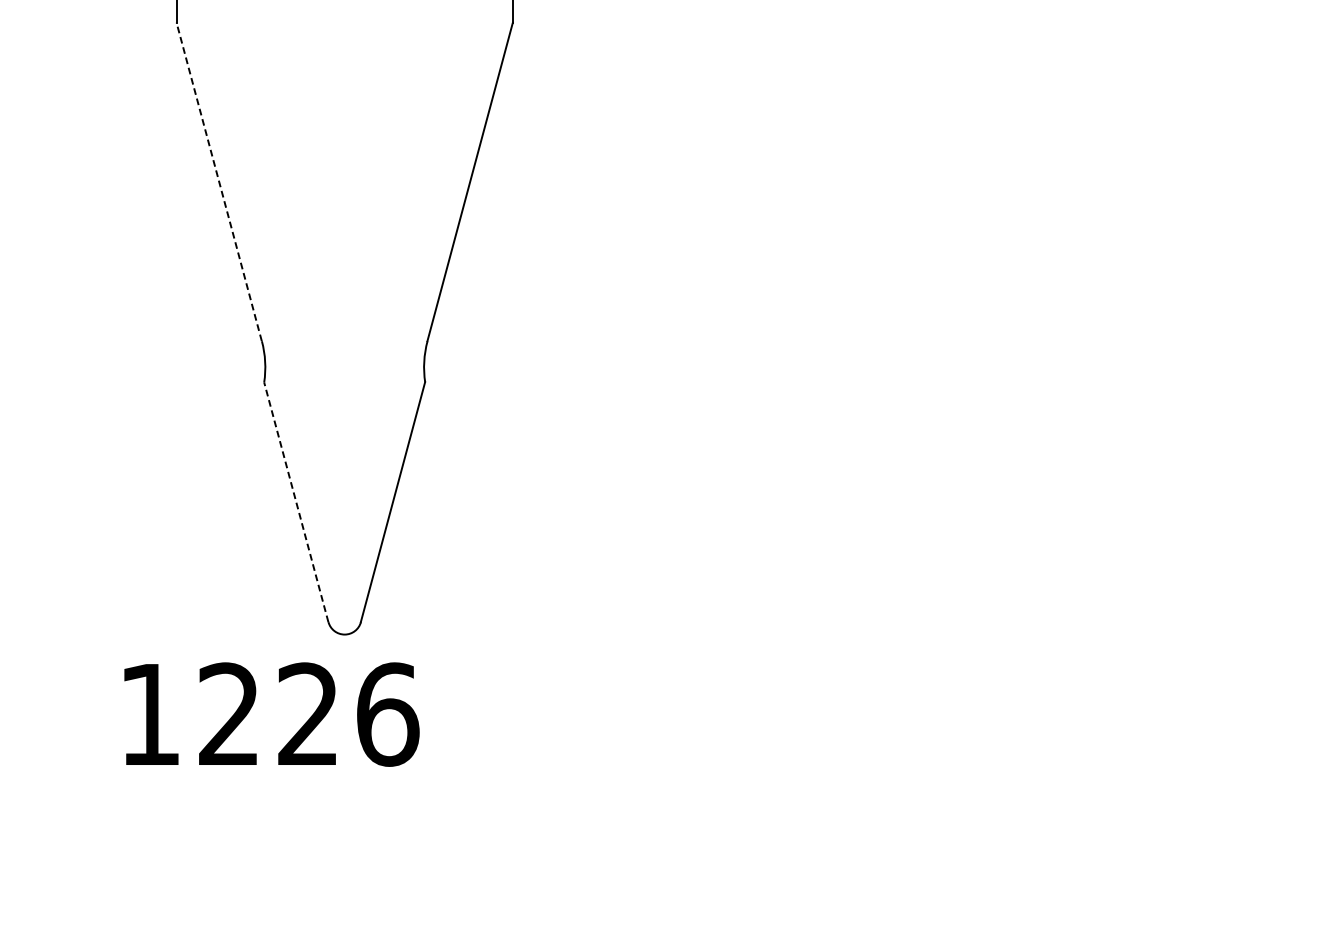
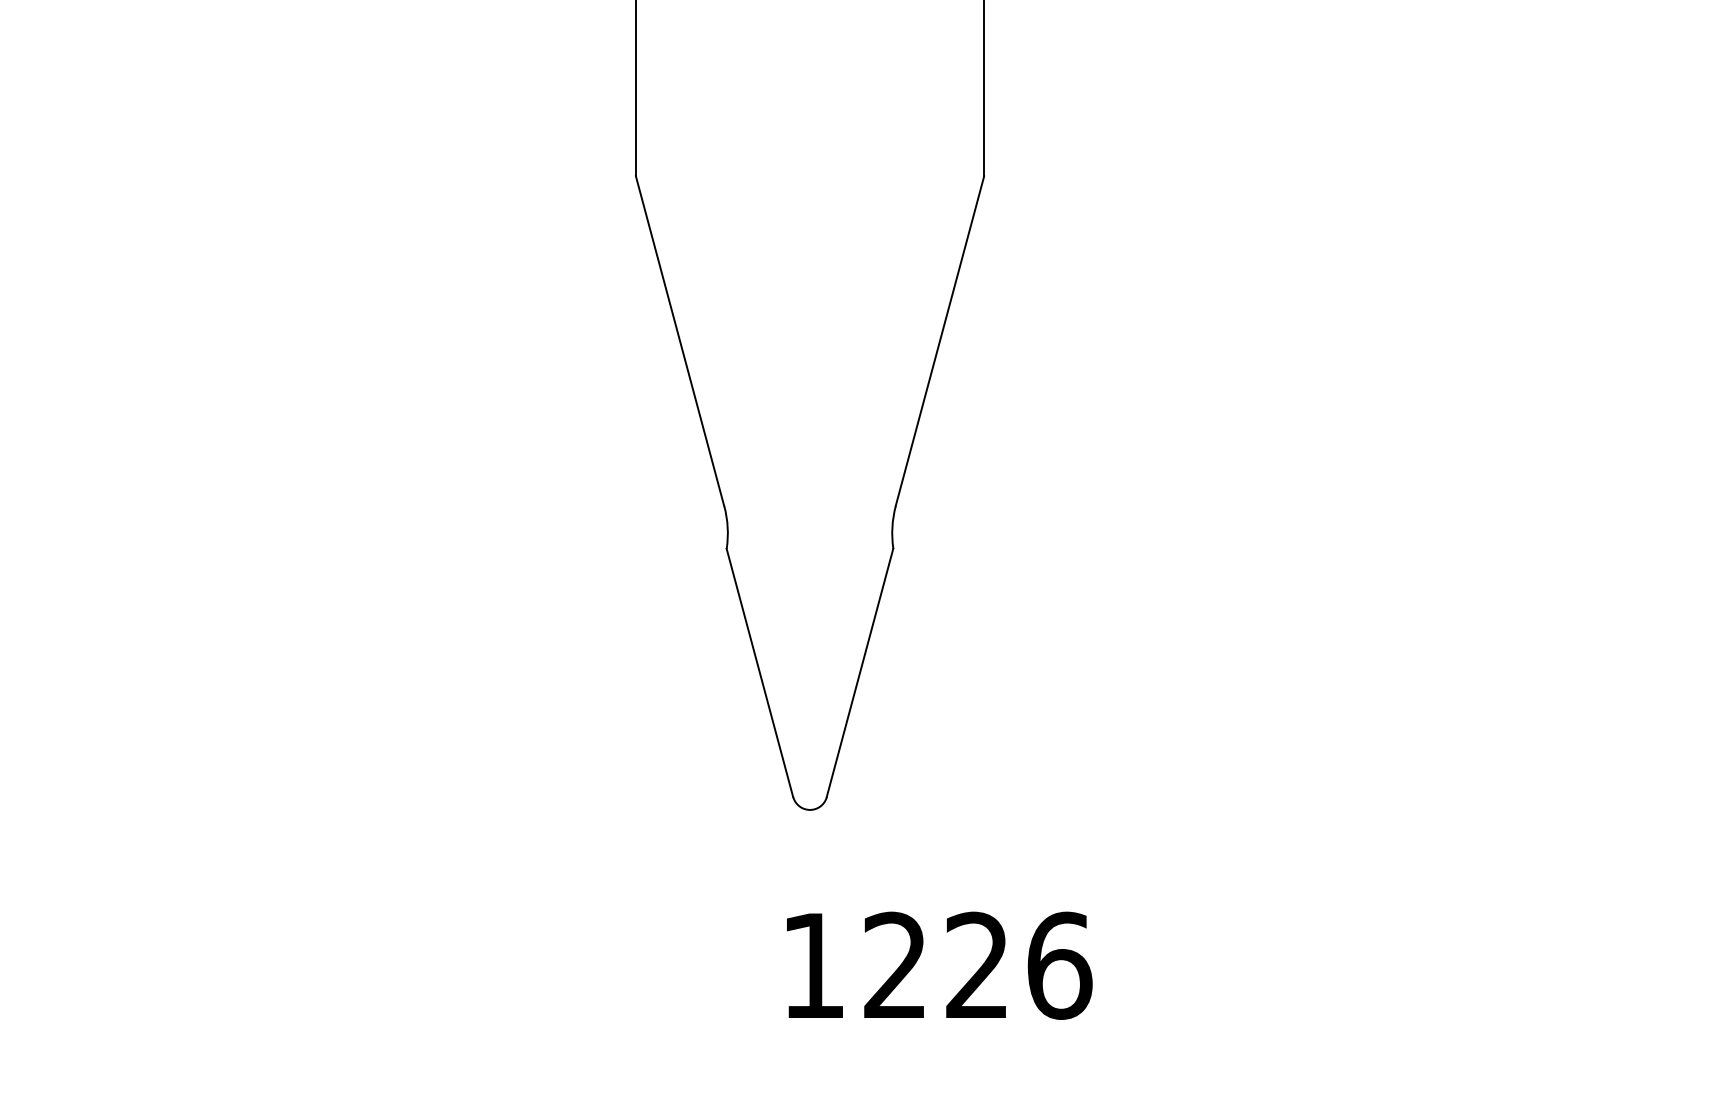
line: (219, 182) -> (680, 341), dashed -> solid
line: (295, 501) -> (759, 672), dashed -> solid
text: (271, 714) -> (939, 965), moved

